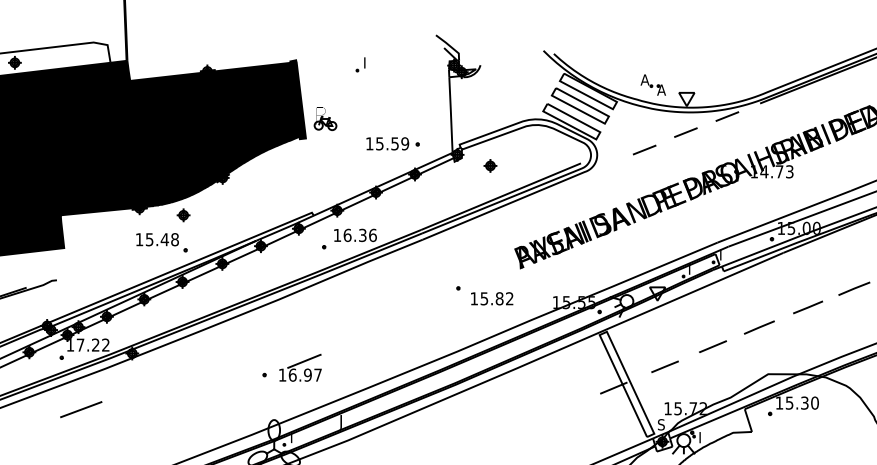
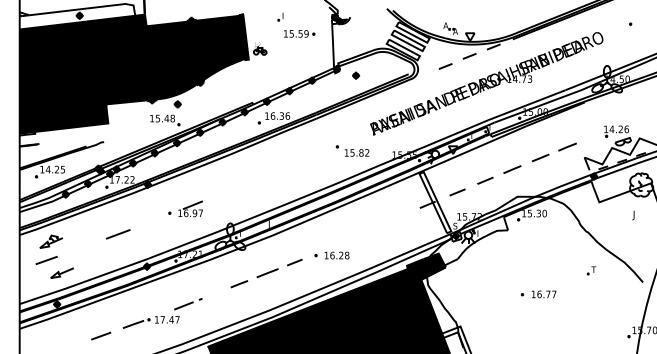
part: (393, 143) -> (299, 33), moved
part: (291, 366) -> (185, 208), moved
line: (79, 409) -> (117, 234), moved

